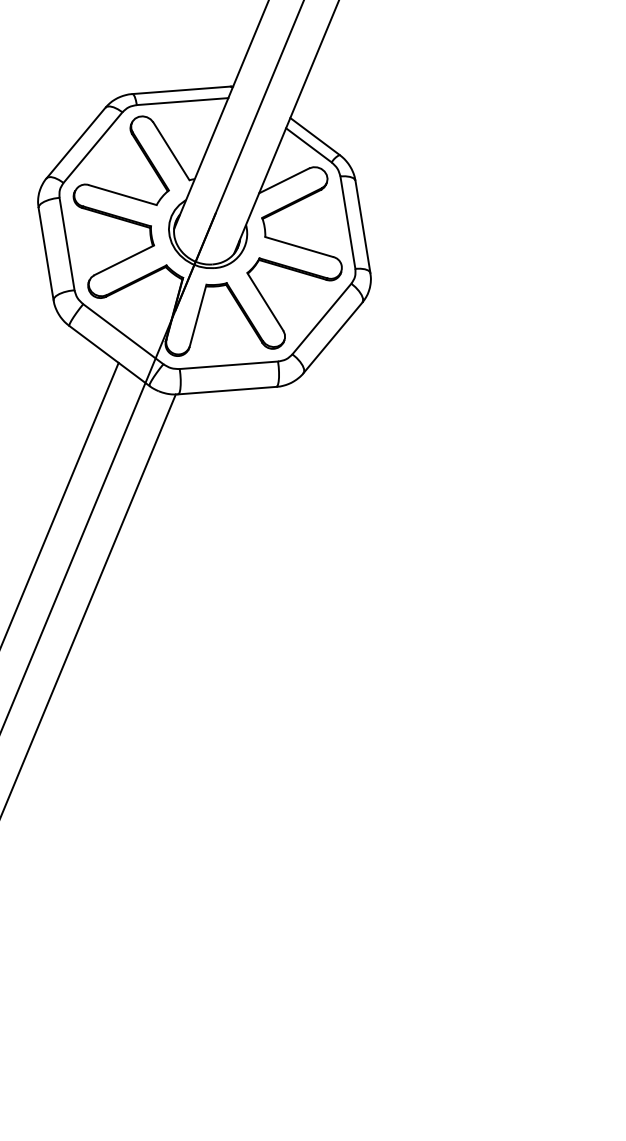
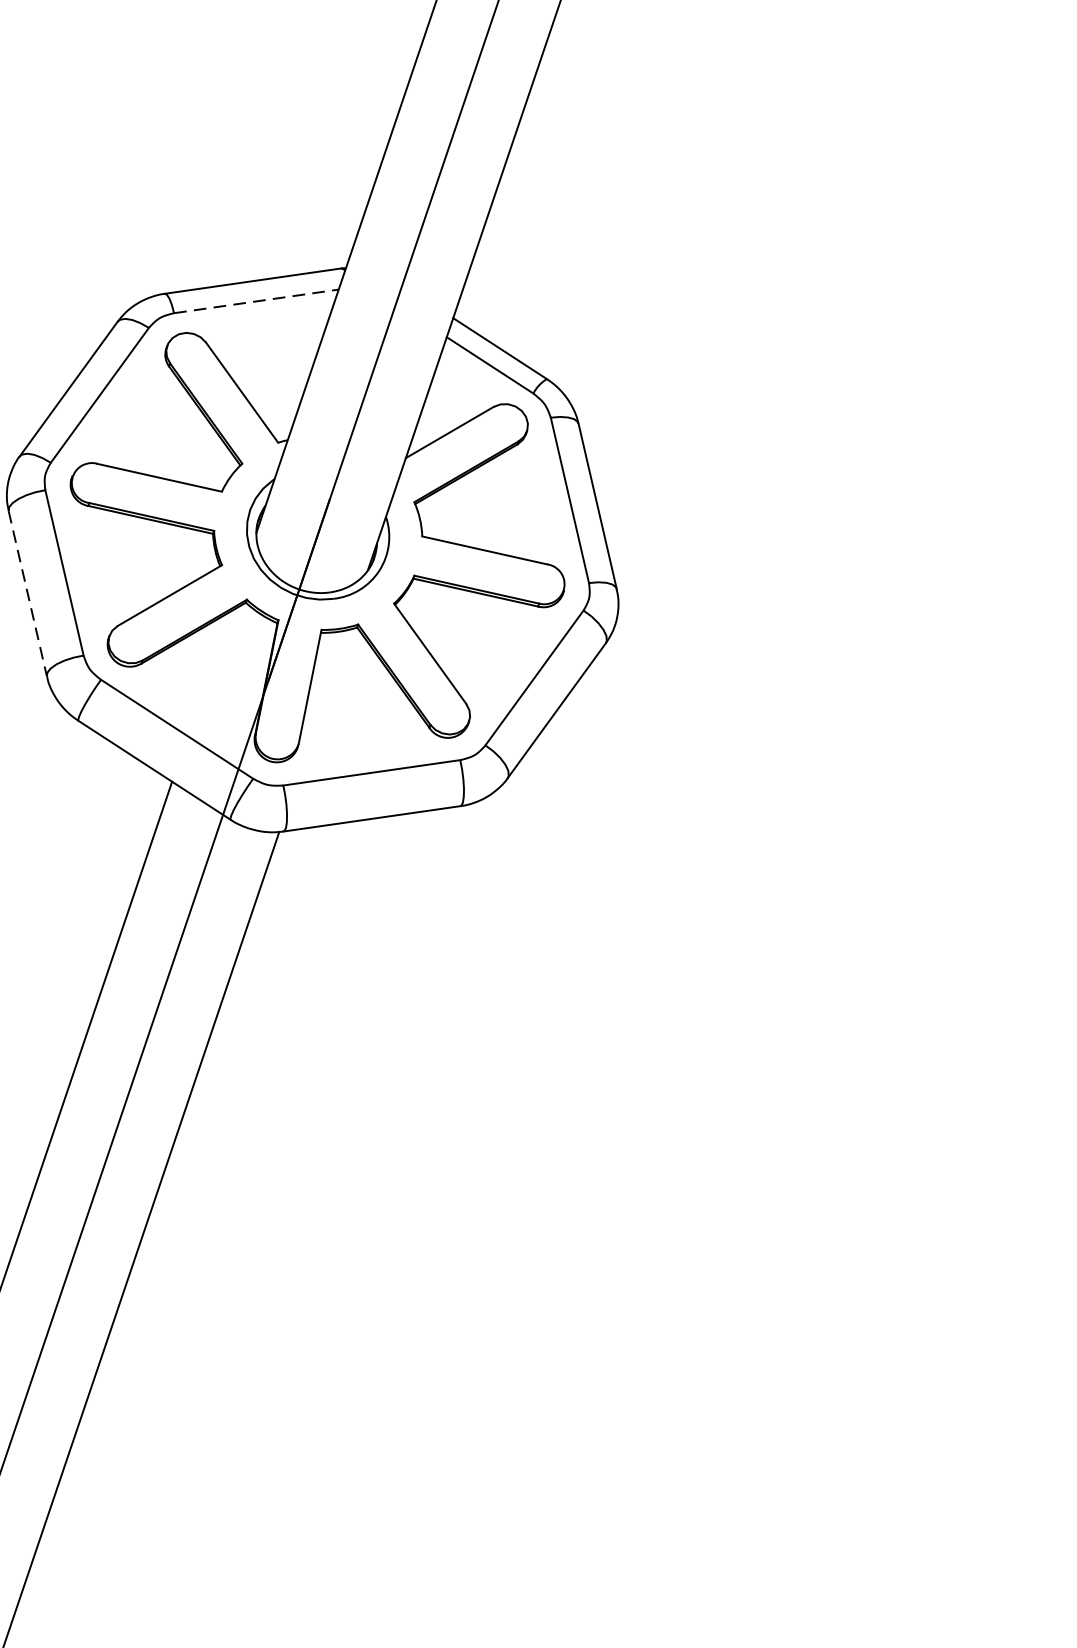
line: (182, 101) -> (256, 301), solid -> dashed
line: (46, 254) -> (28, 594), solid -> dashed

